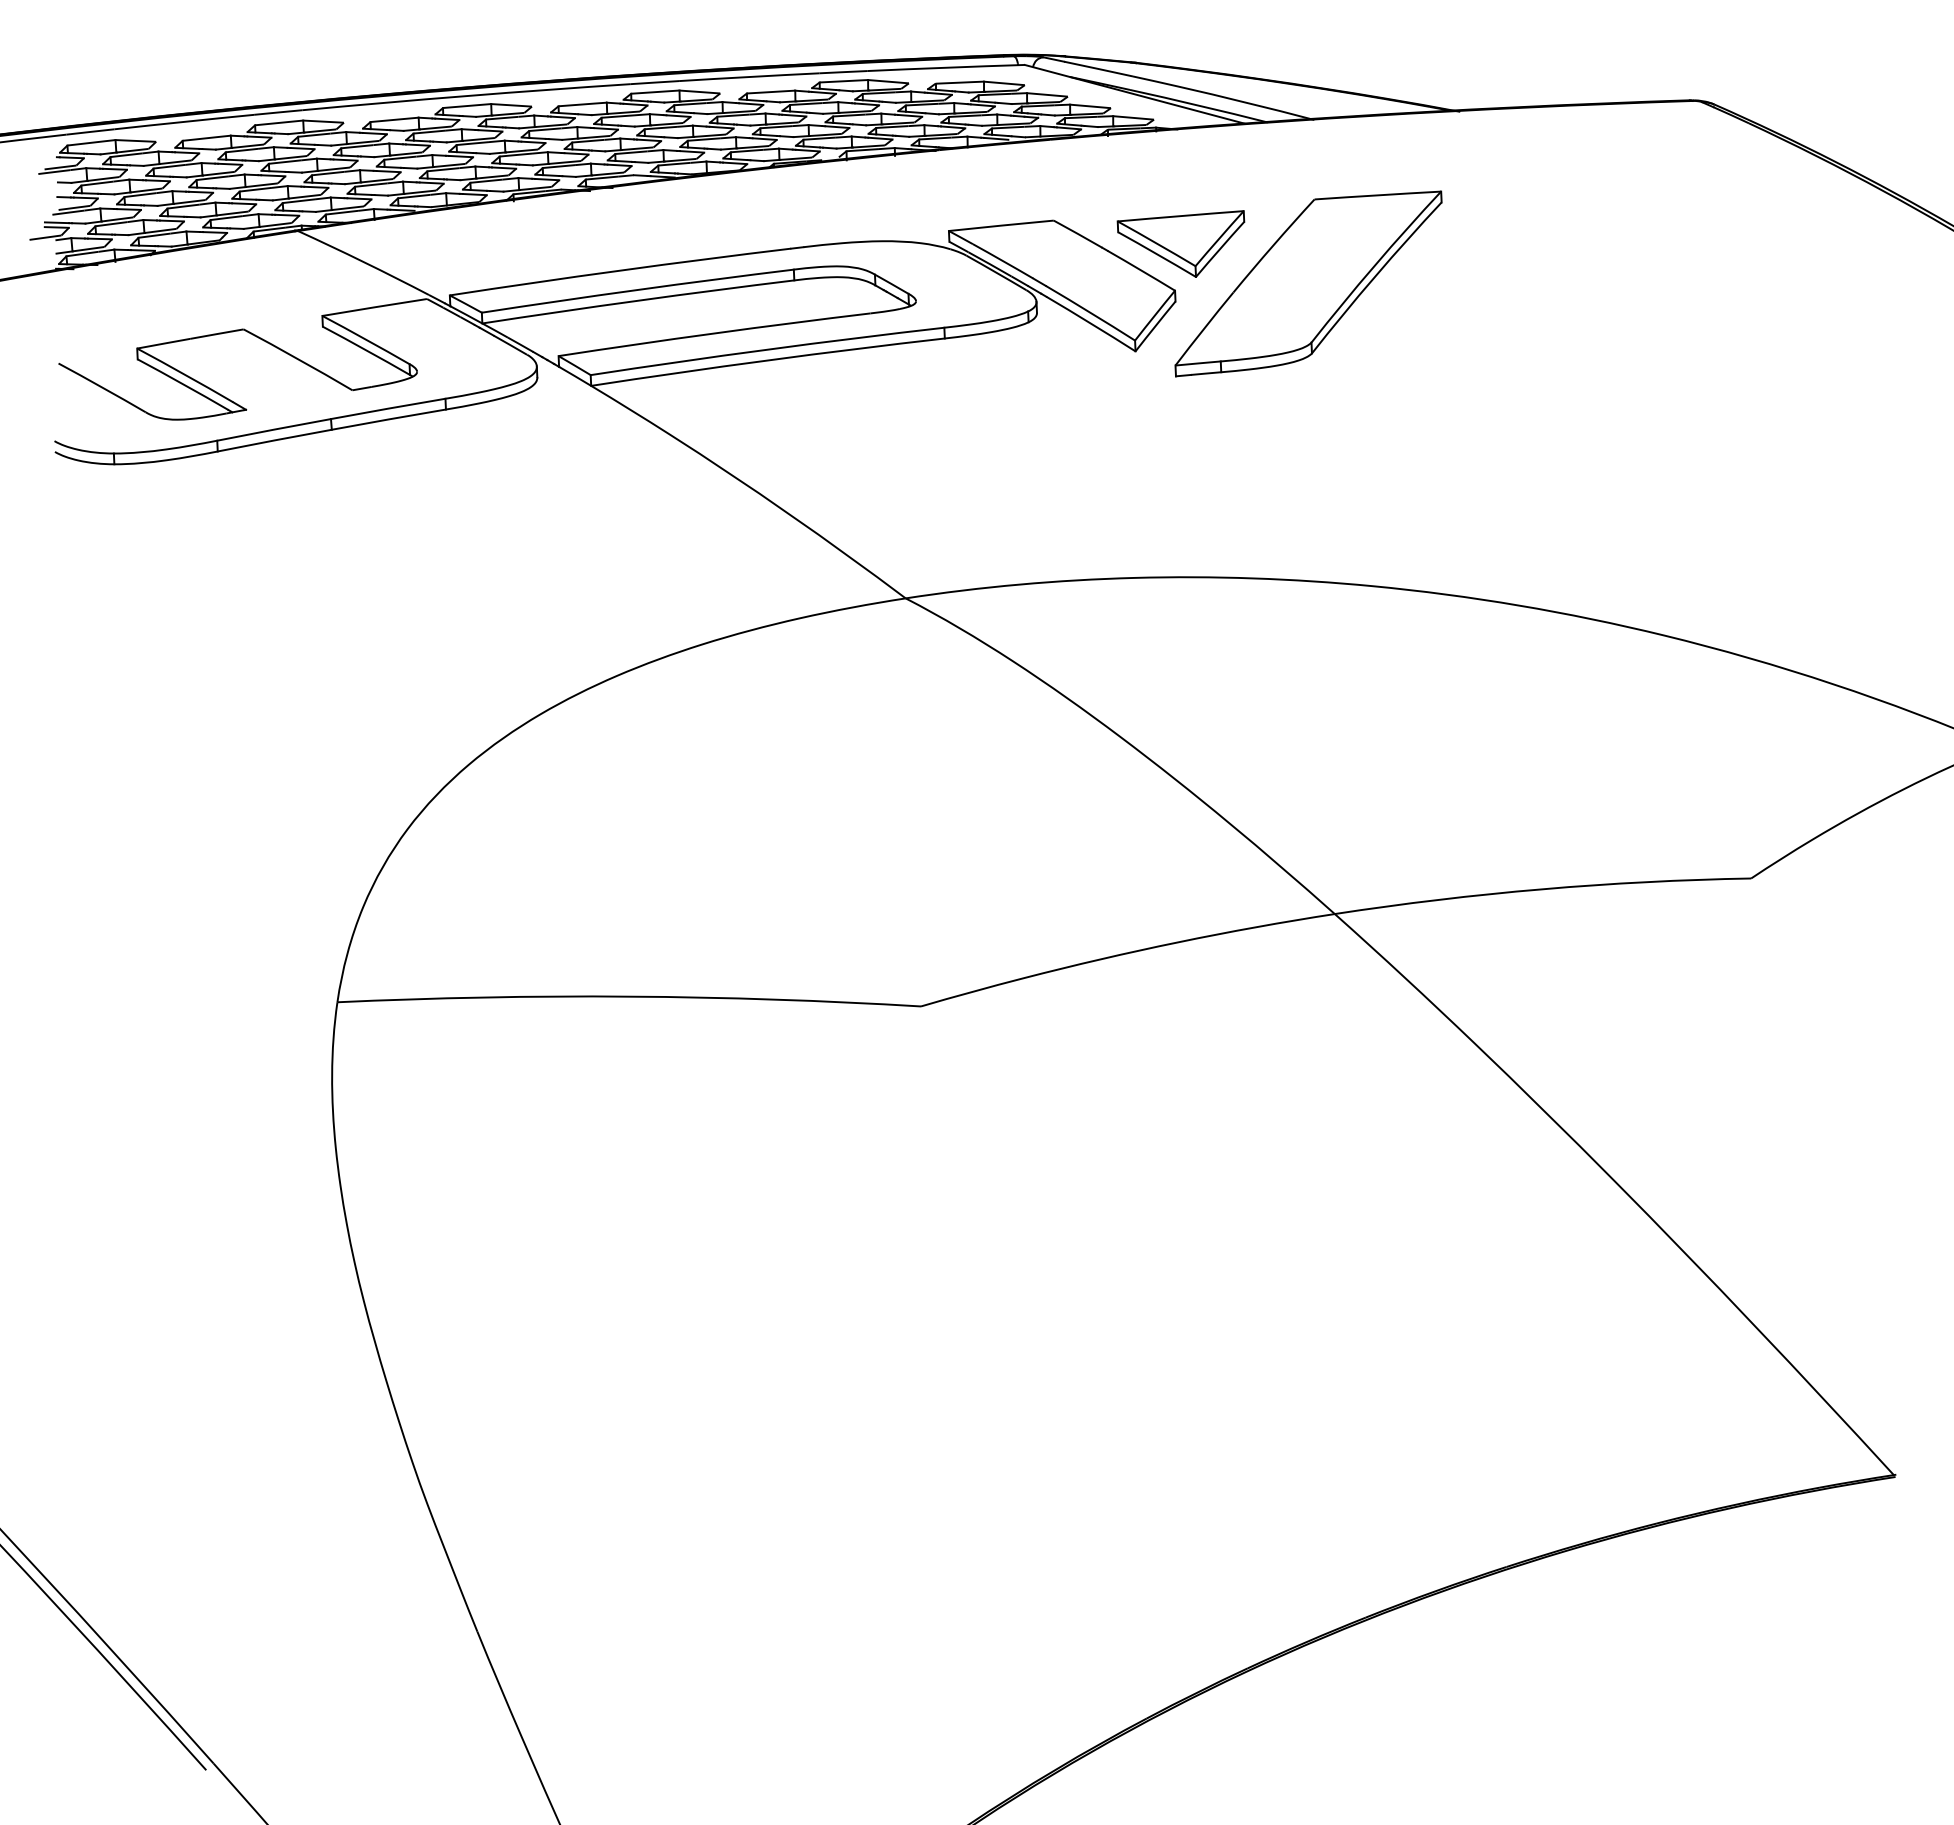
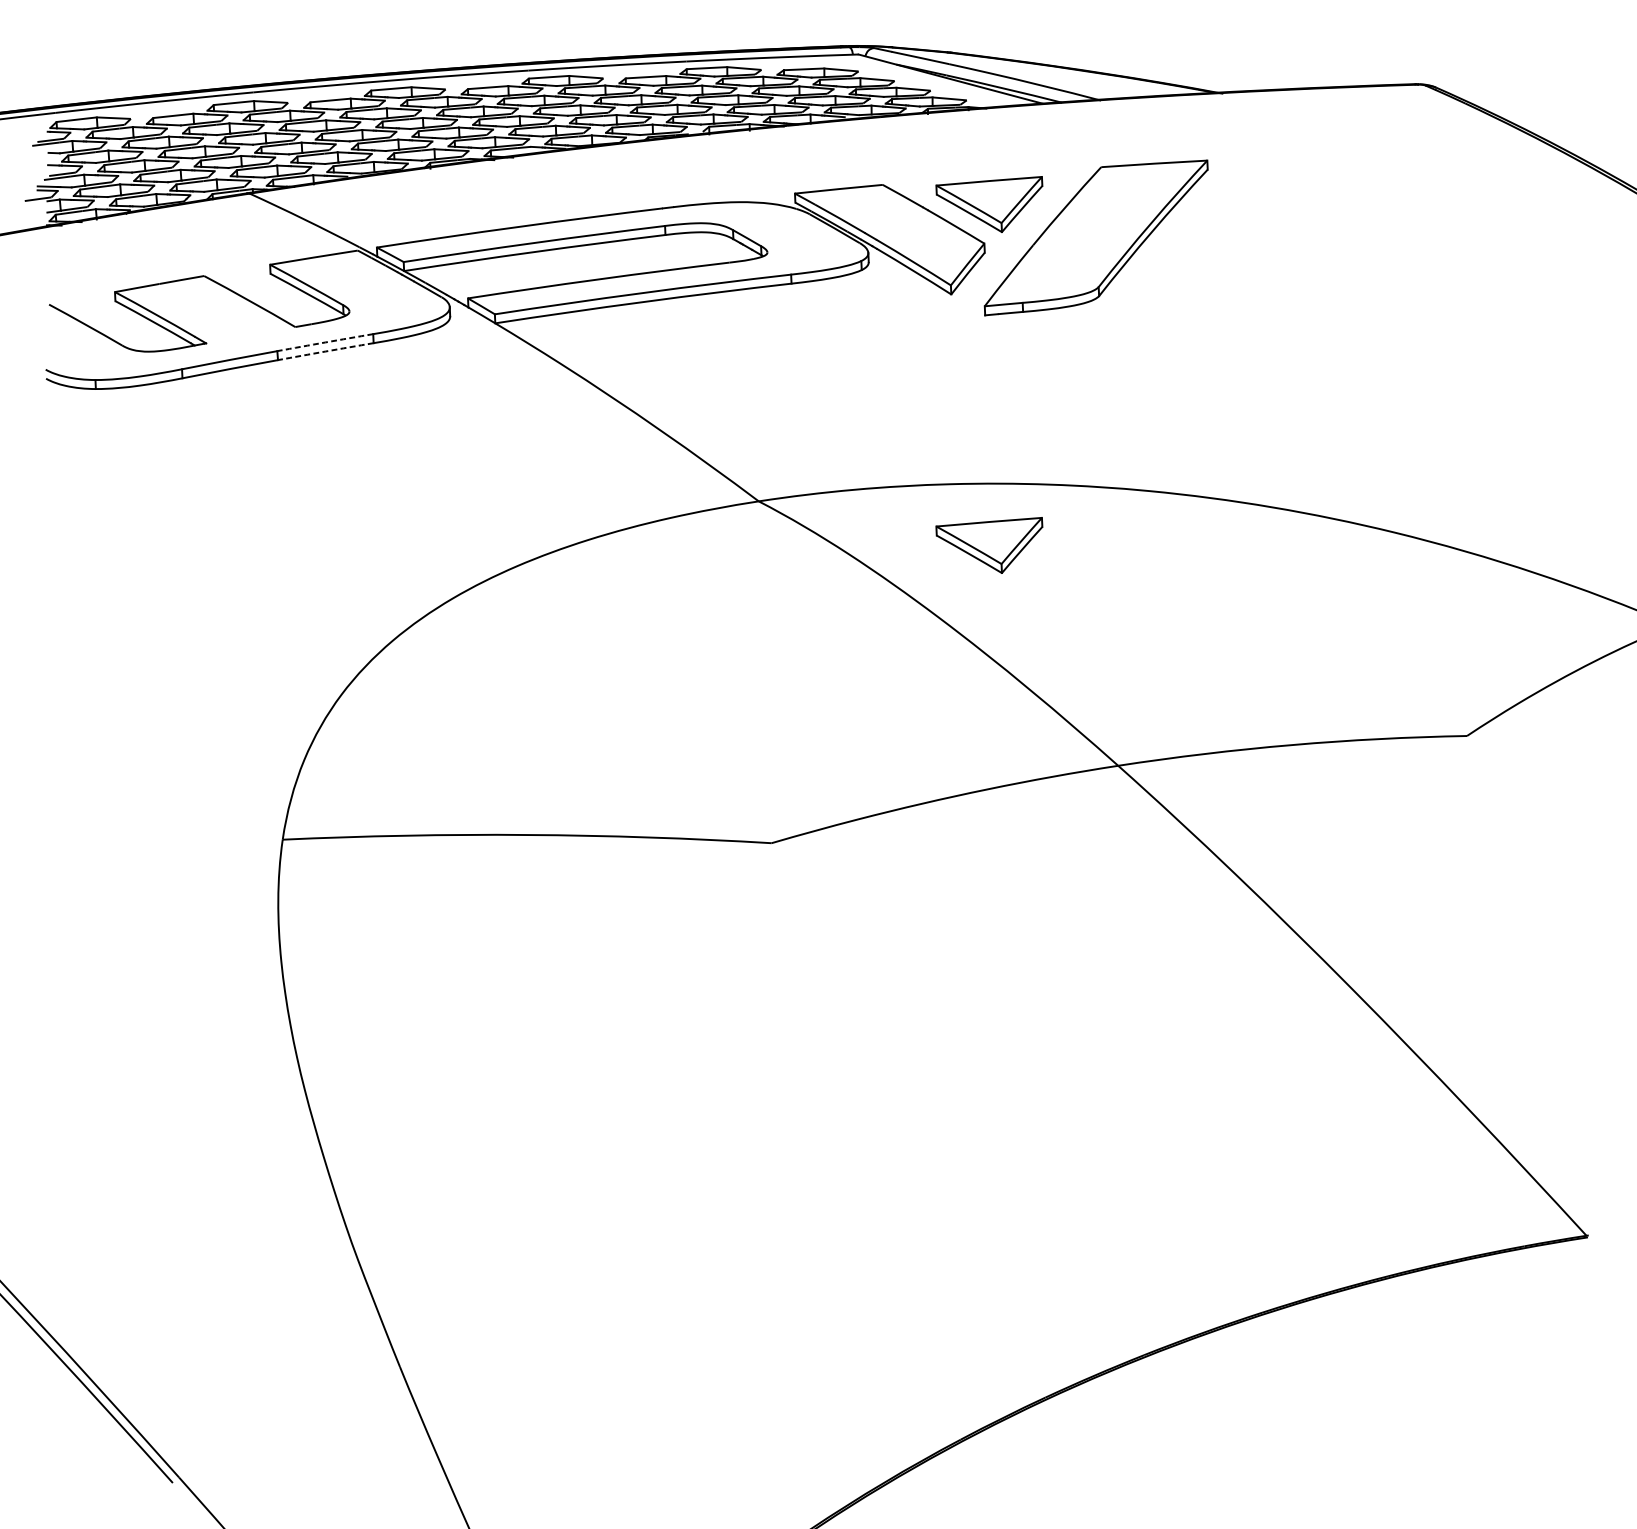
arc: (388, 408) -> (325, 342), solid -> dashed
arc: (388, 419) -> (325, 351), solid -> dashed
part: (1180, 650) -> (988, 545), added

